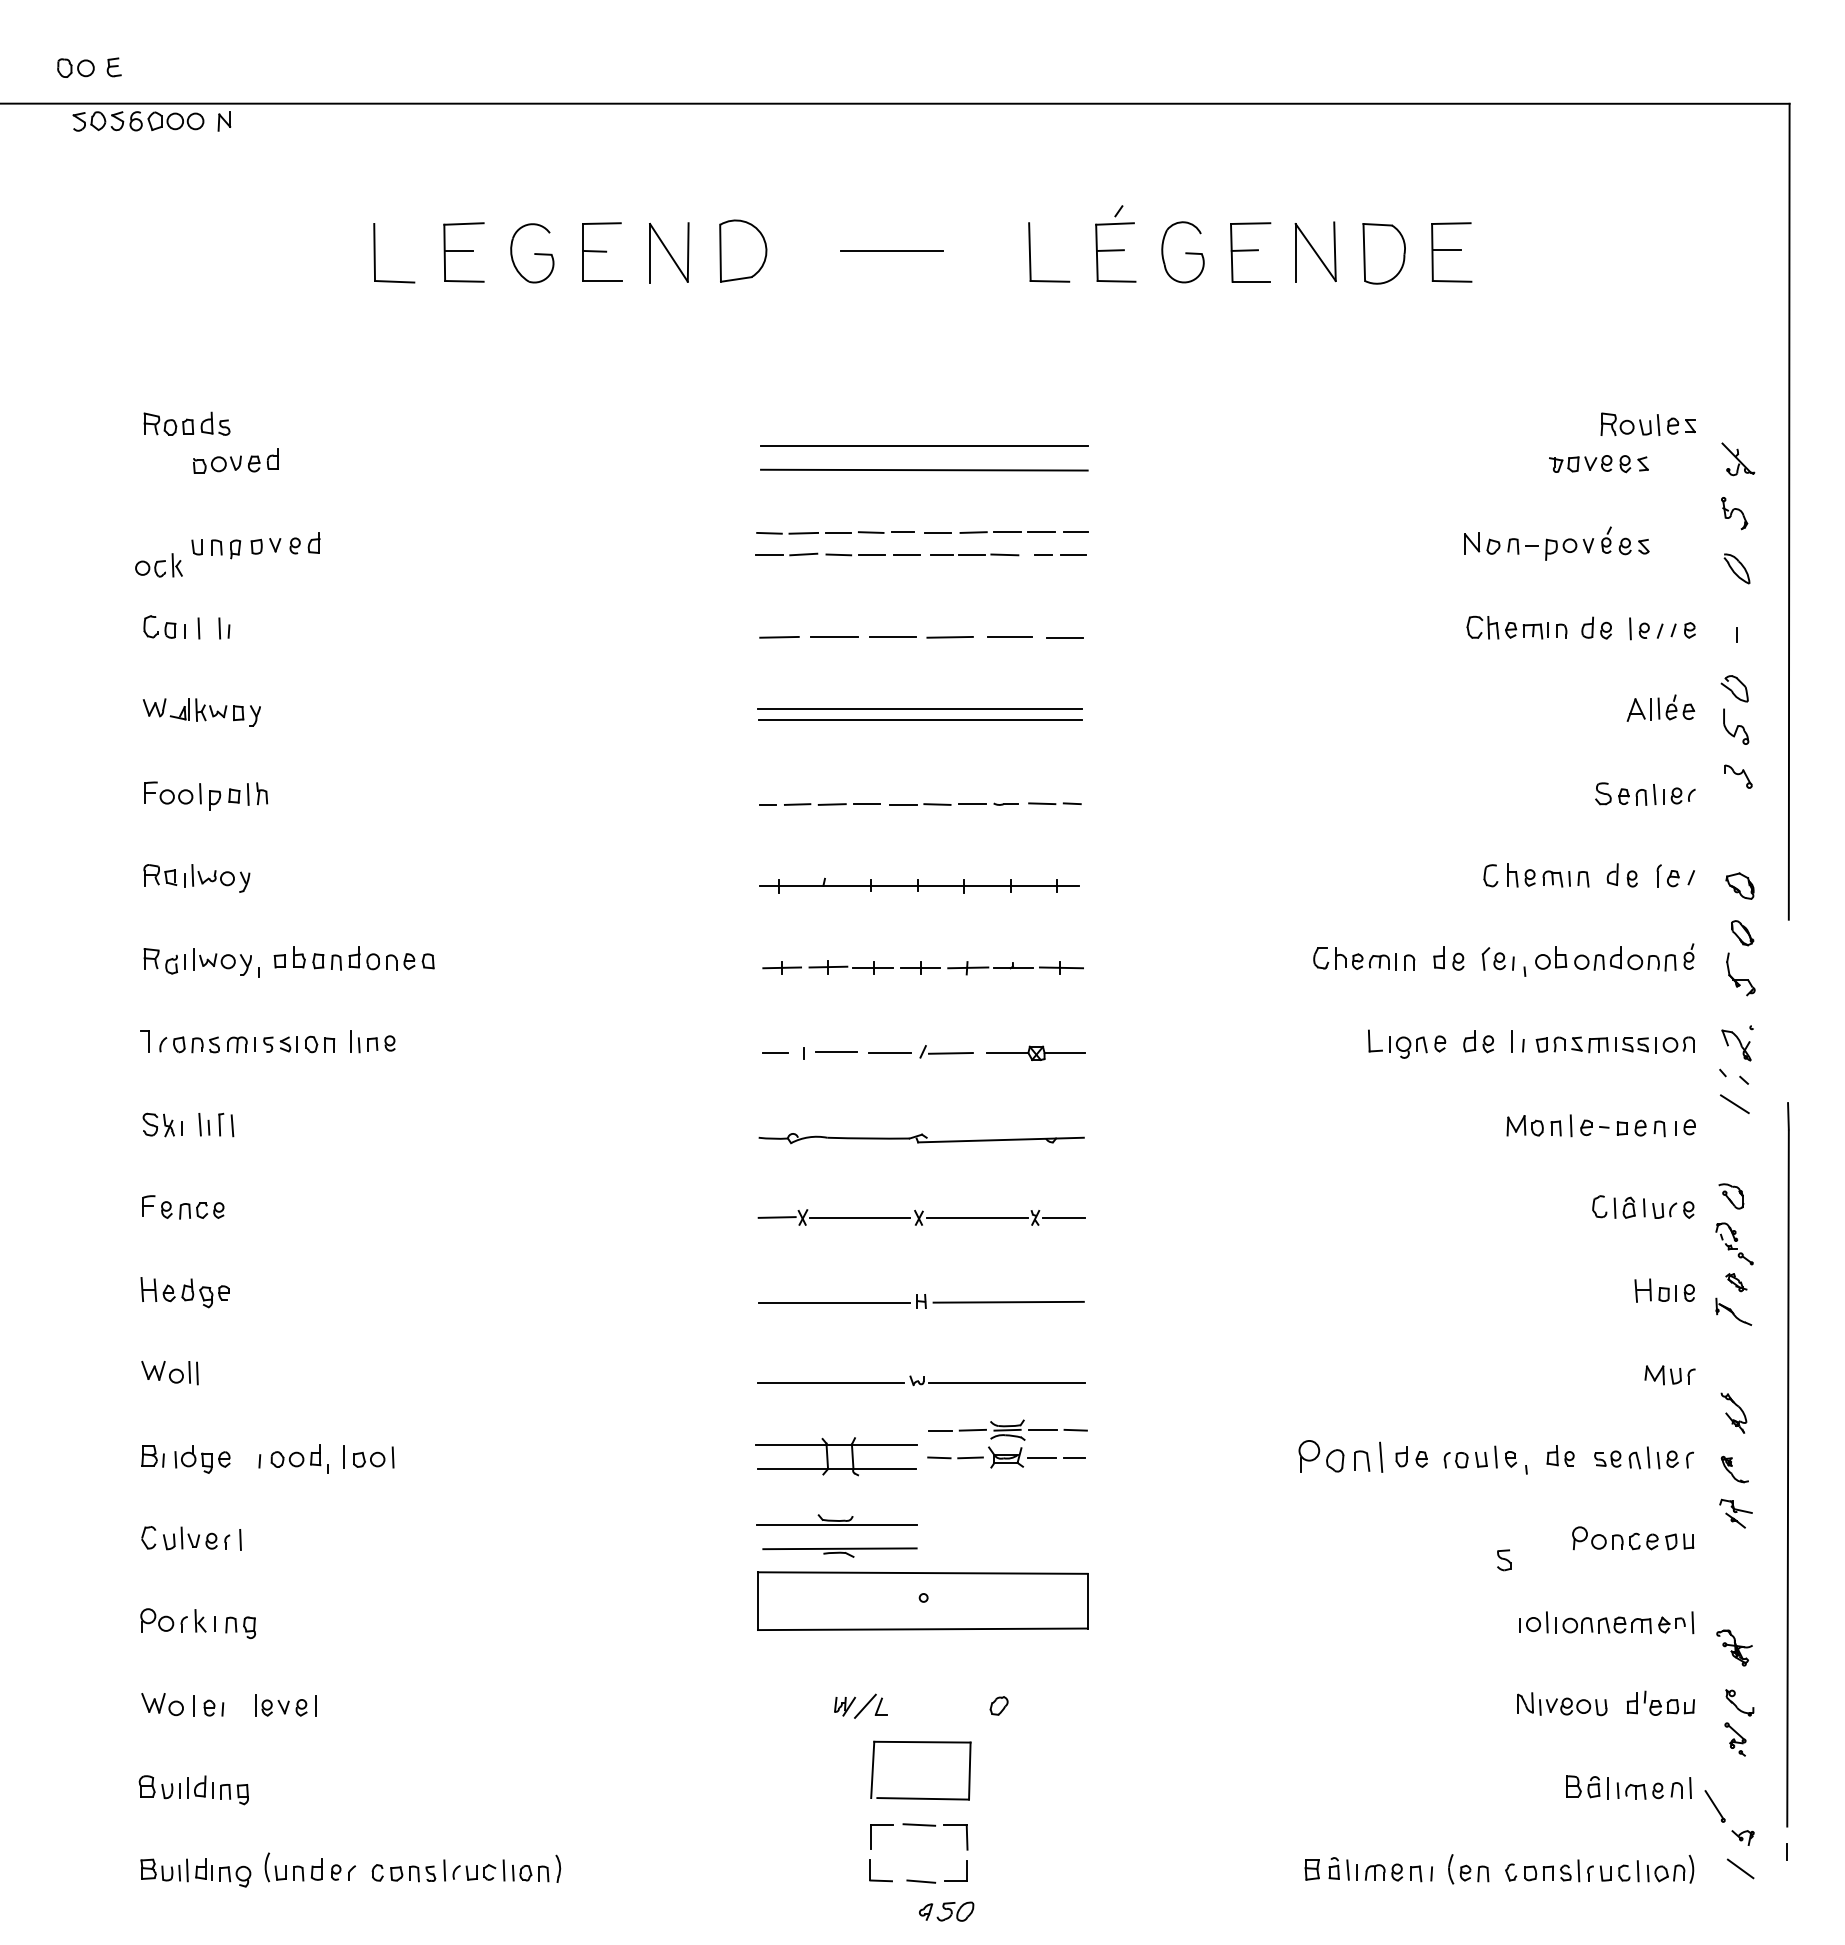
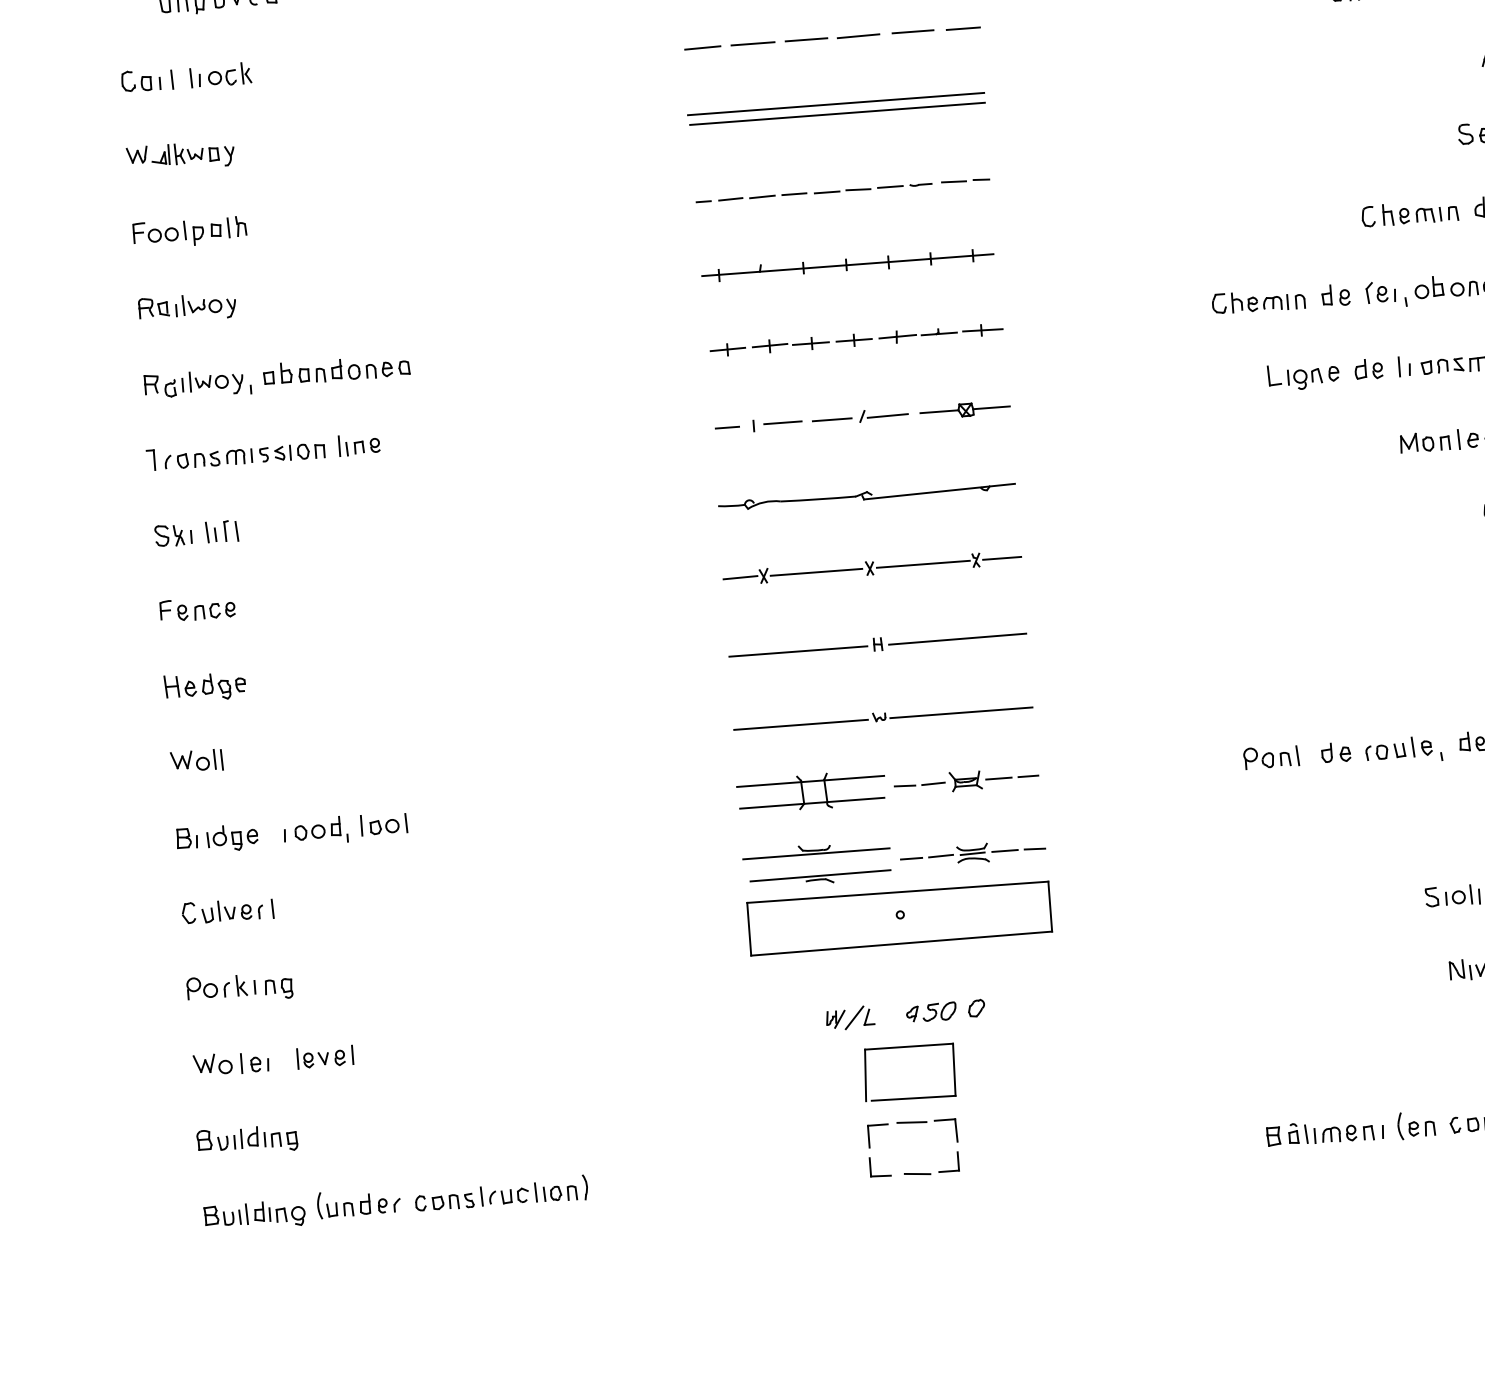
part: (158, 565) -> (229, 74), moved
part: (1007, 1429) -> (972, 853), moved
part: (1340, 1456) -> (1271, 757), size x0.71
part: (1504, 1560) -> (1432, 897), moved
part: (946, 1911) -> (931, 1012), moved

